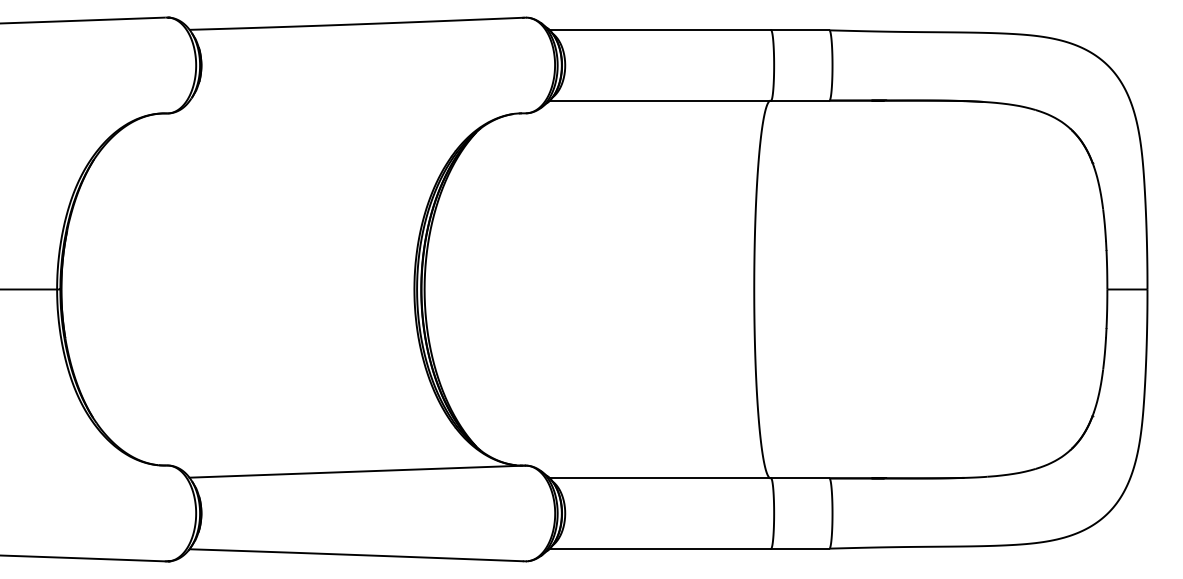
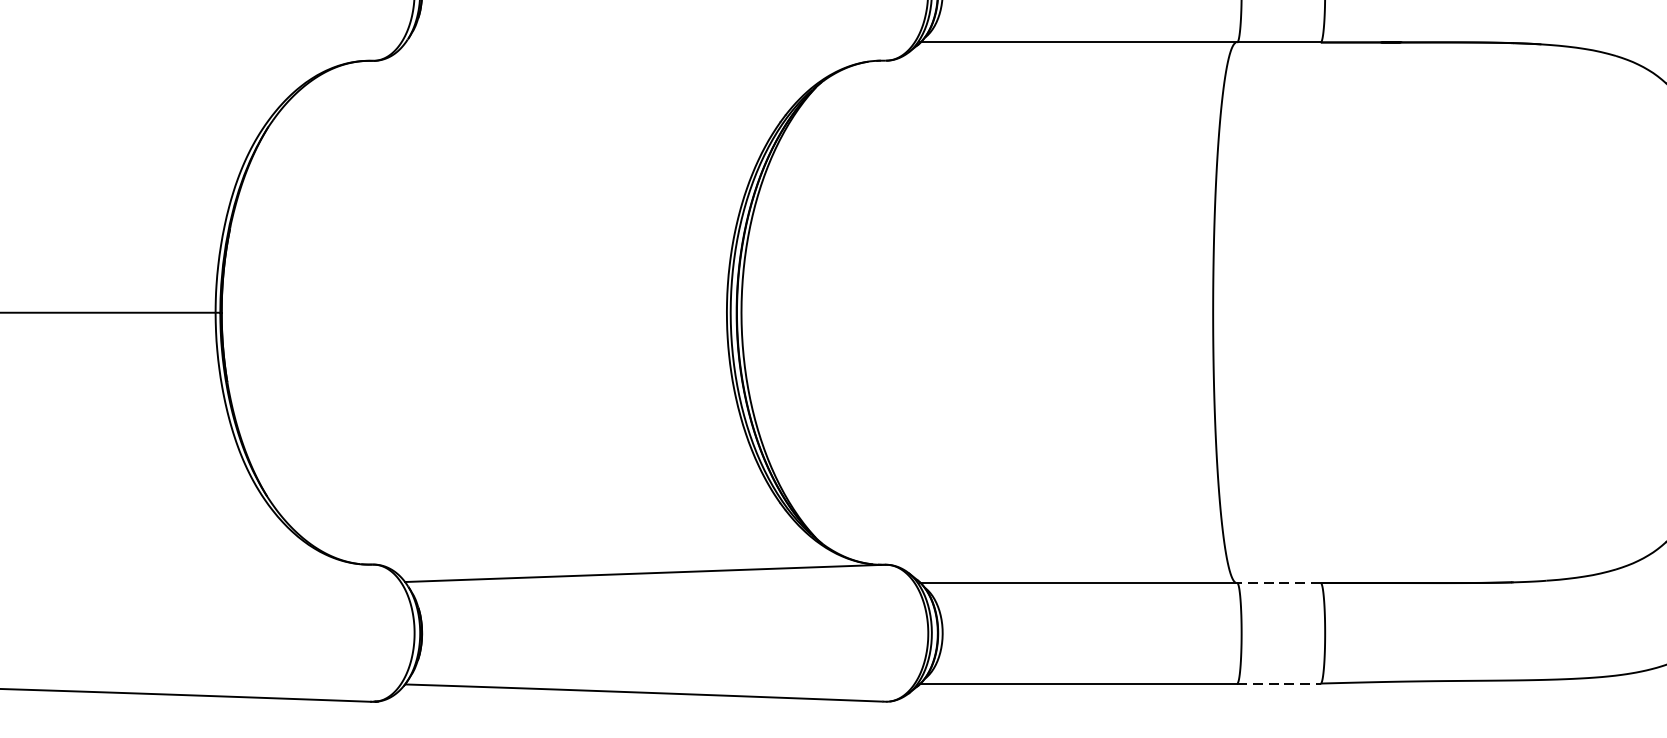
line: (799, 478) -> (1277, 583), solid -> dashed
line: (800, 548) -> (1279, 683), solid -> dashed

